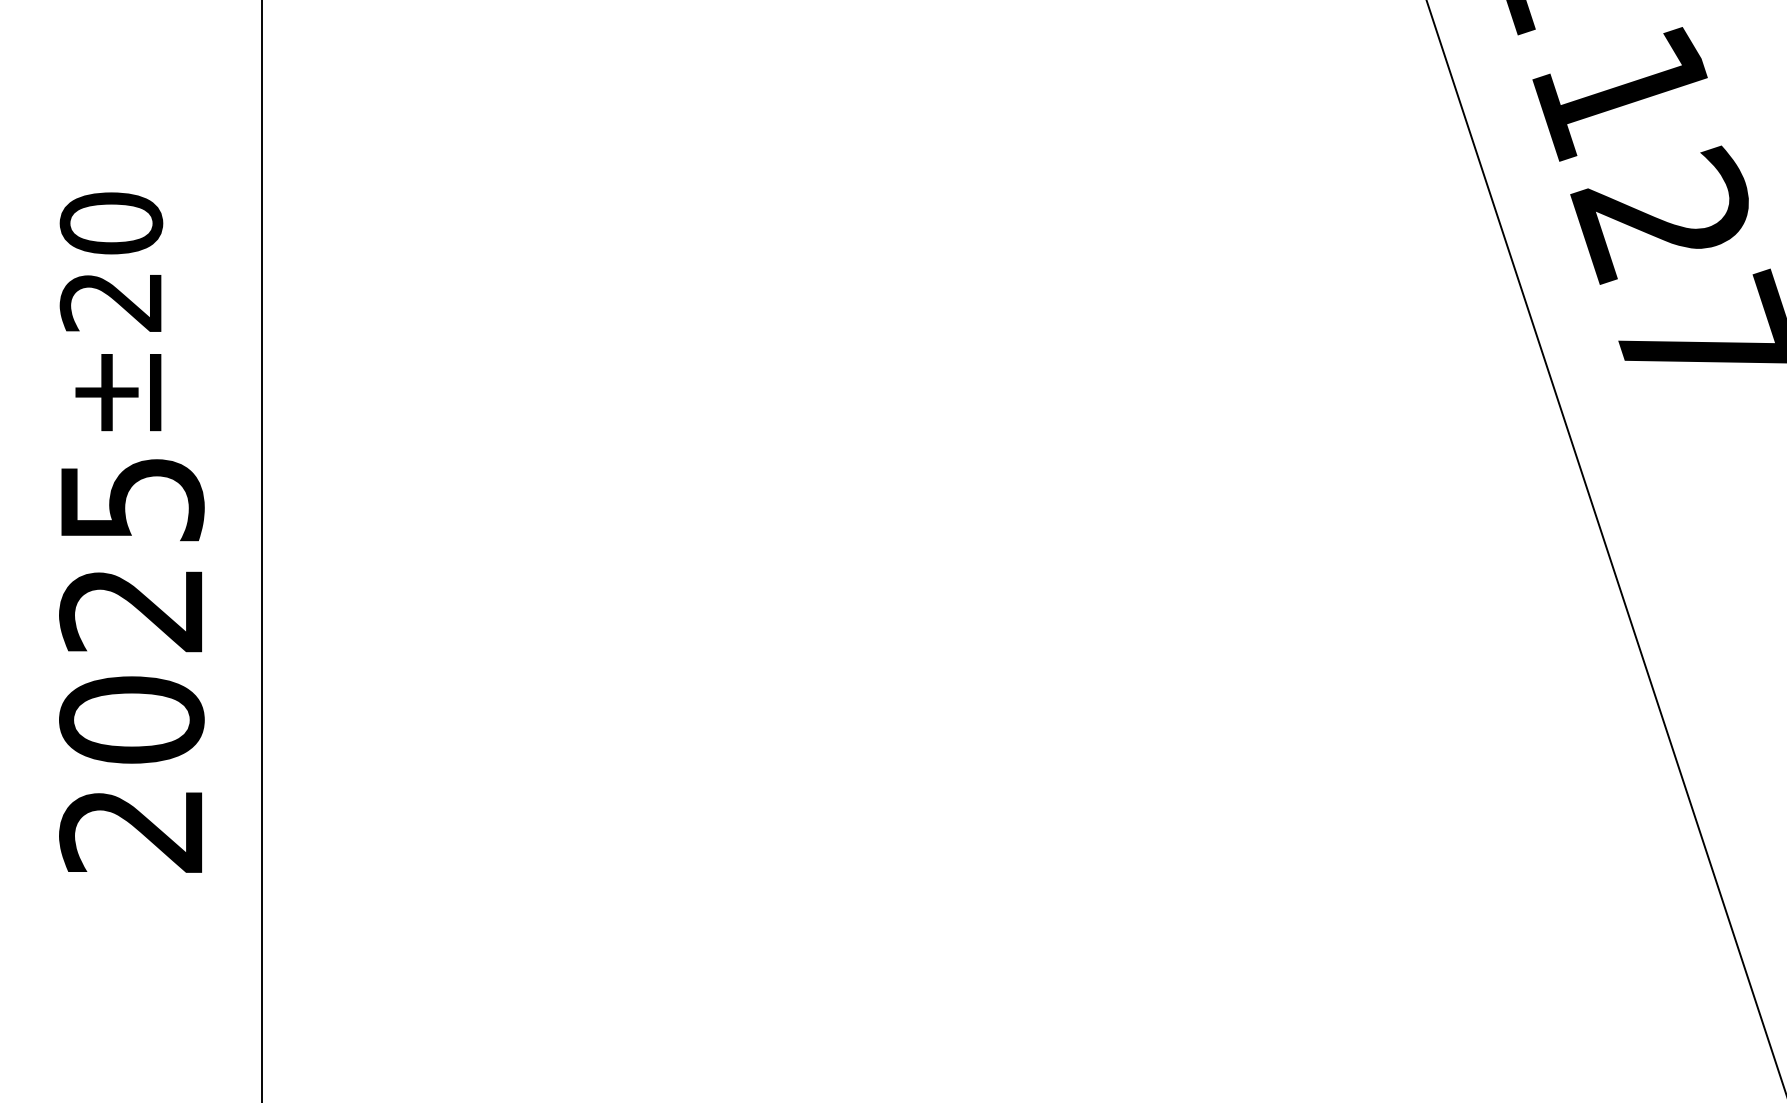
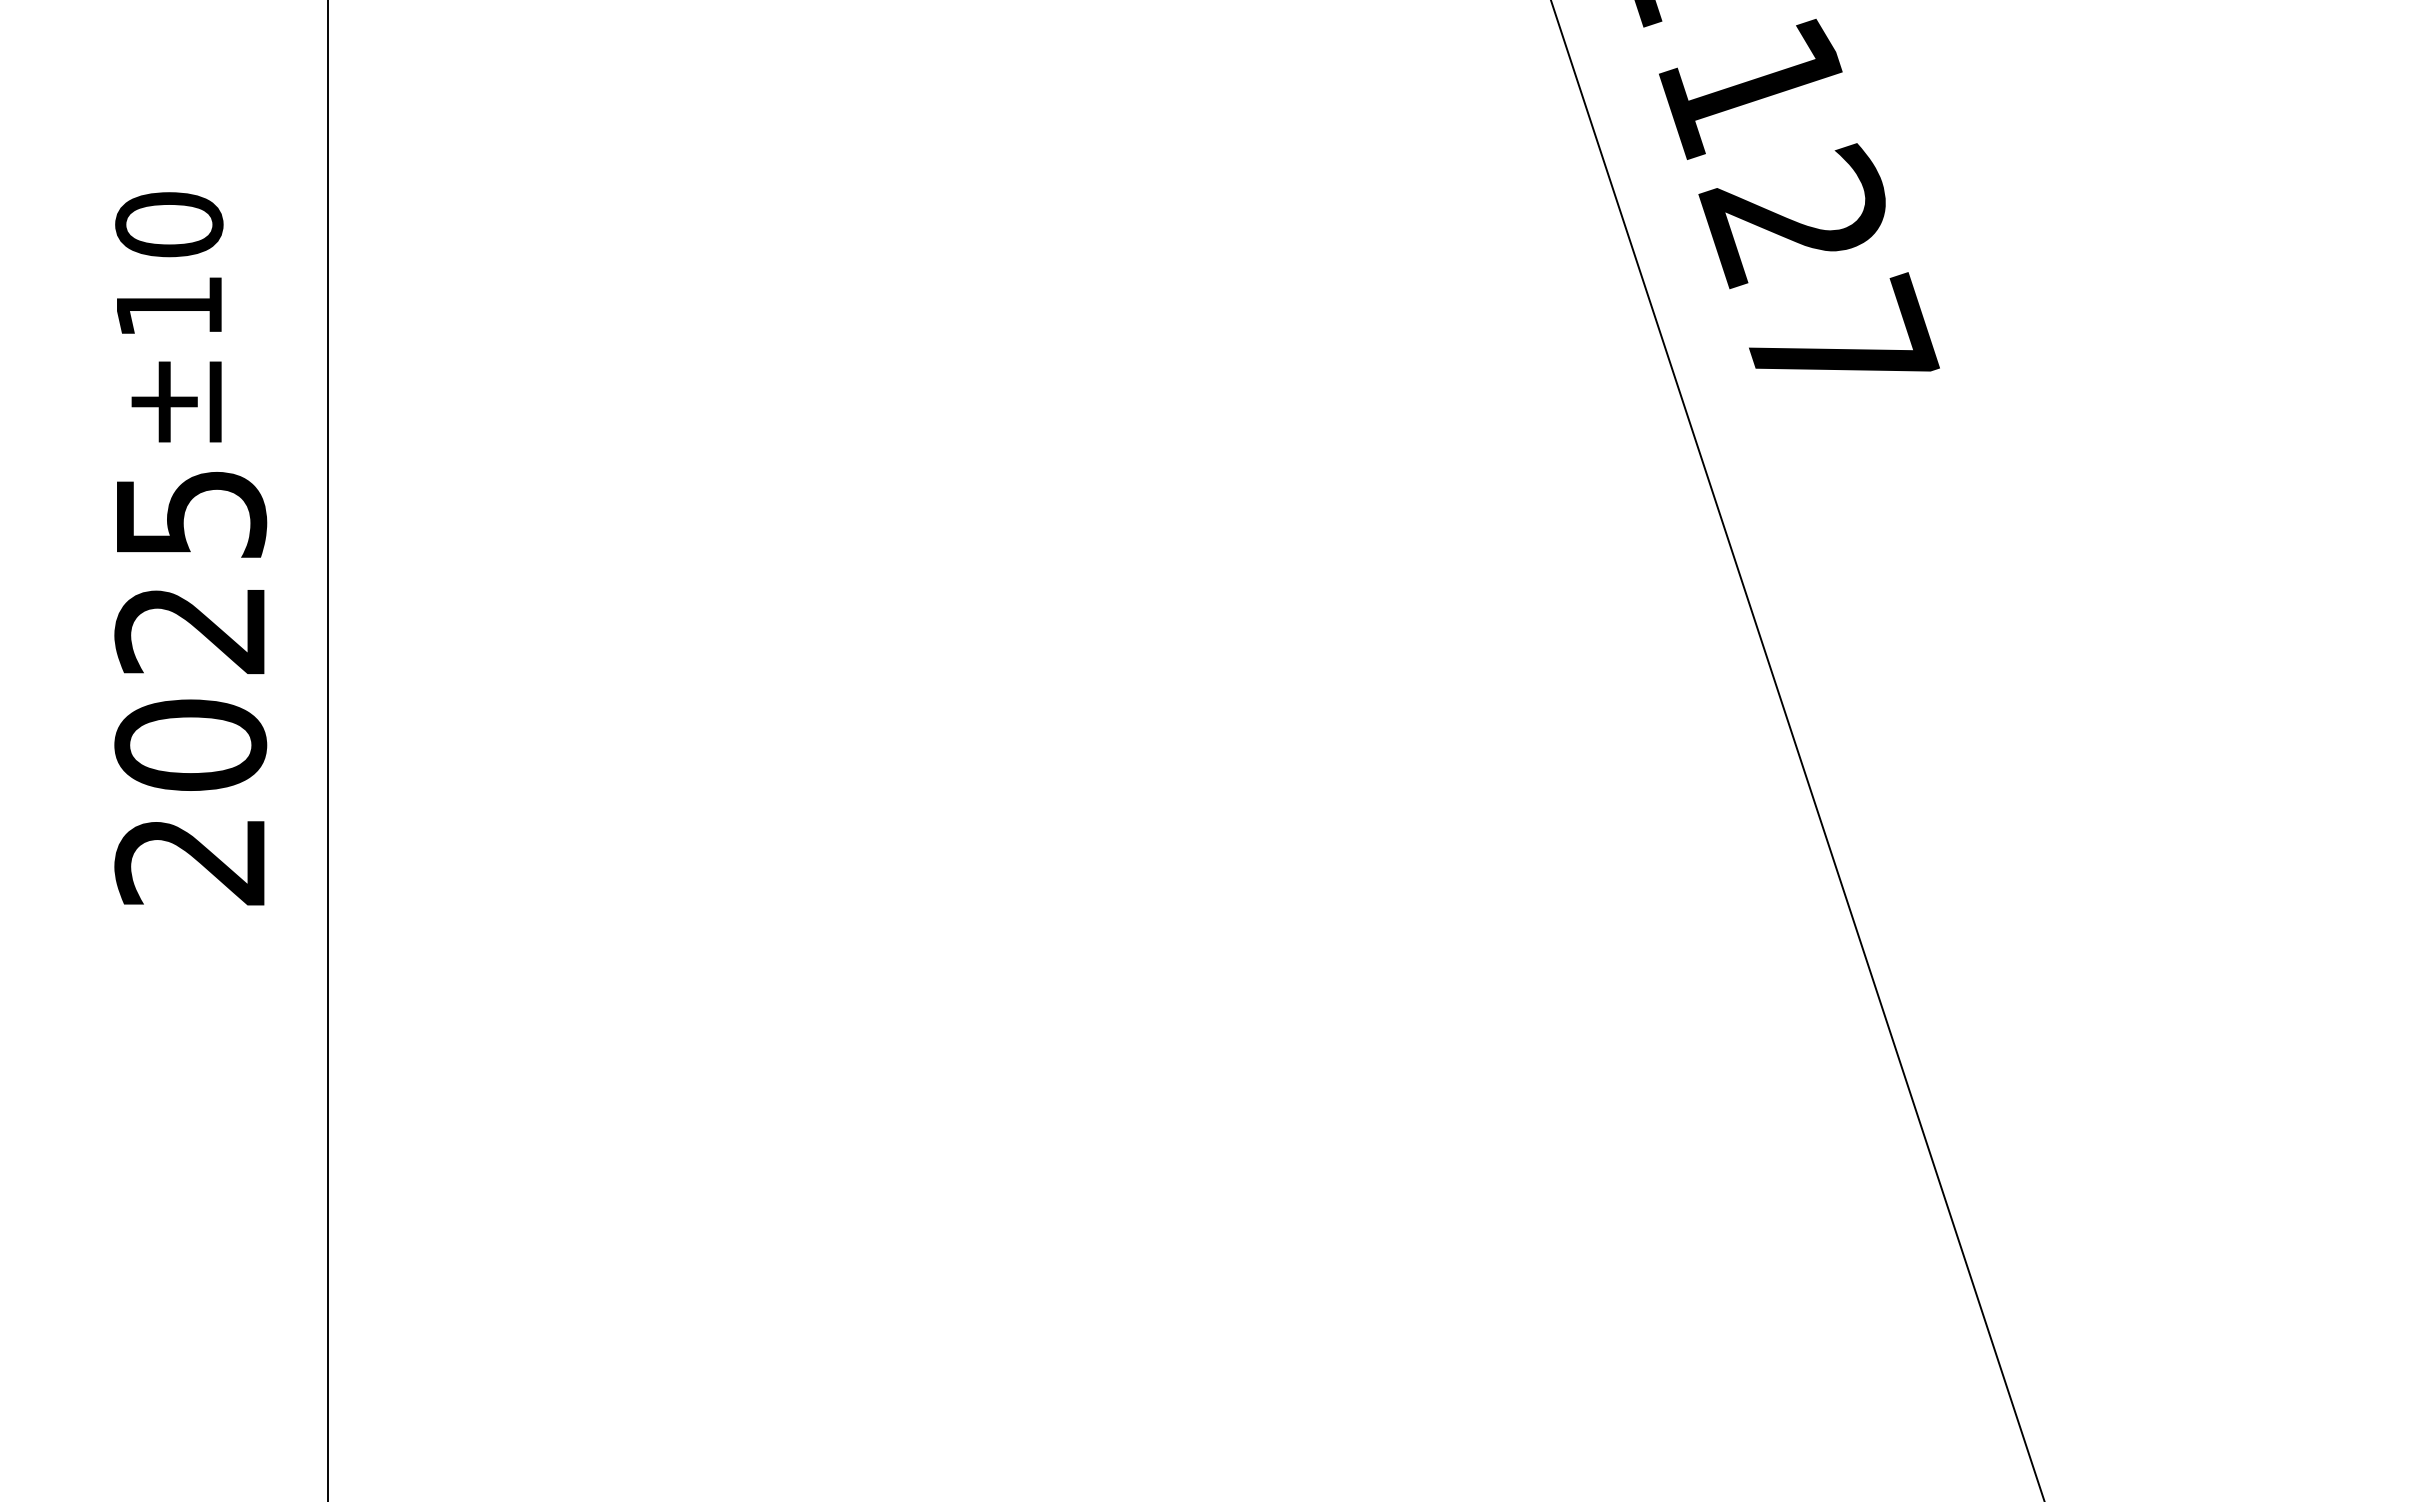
text: (110, 302) -> (168, 307), ±20 -> ±10

